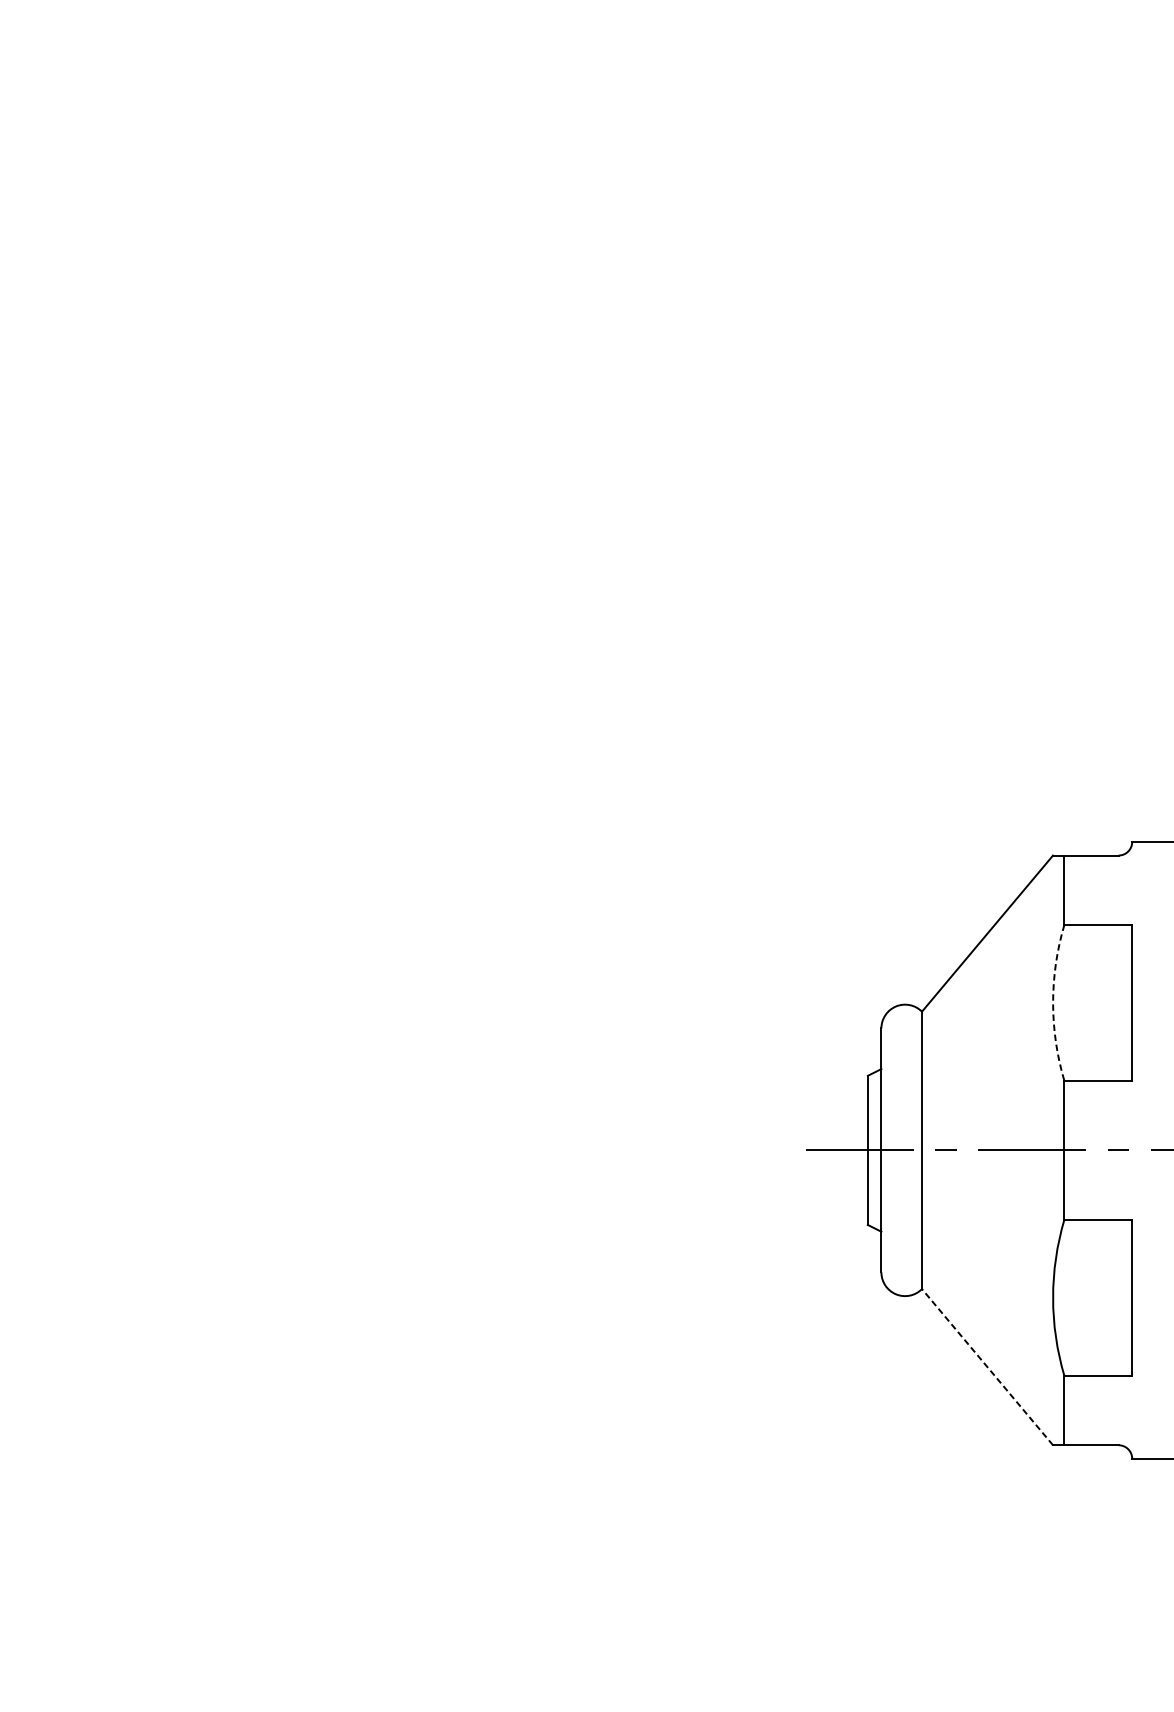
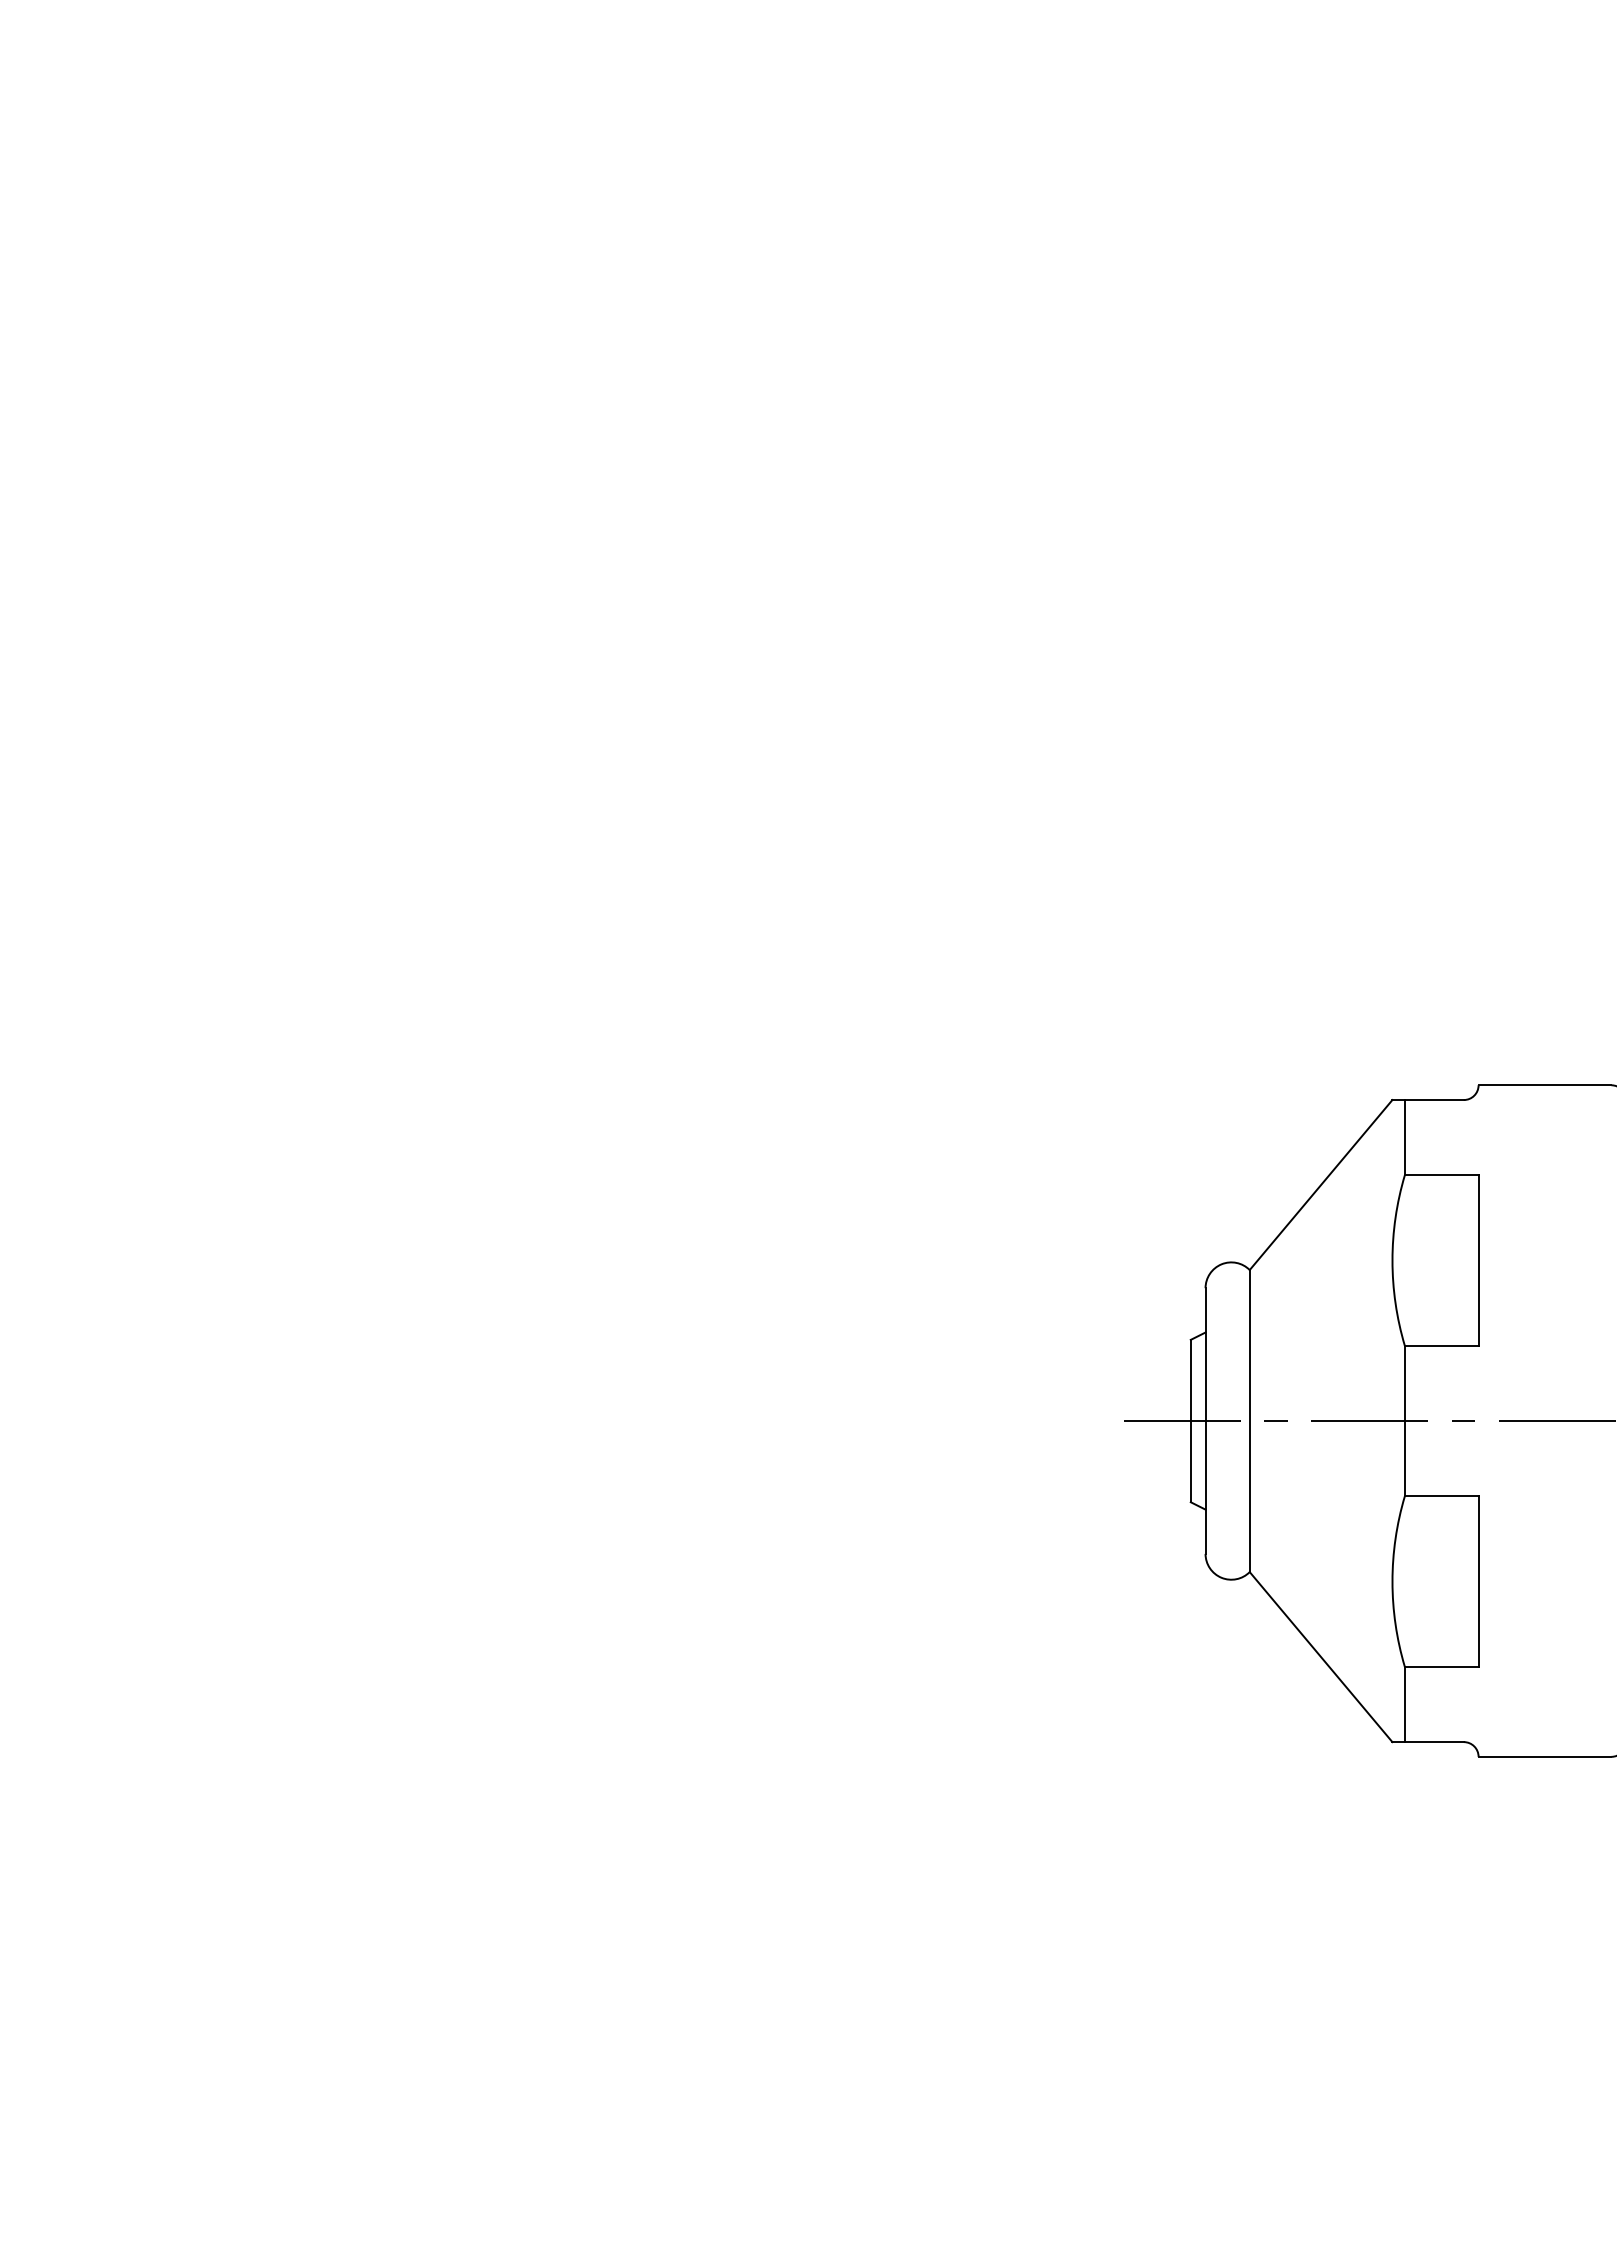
arc: (1053, 1002) -> (1392, 1260), dashed -> solid
line: (987, 1367) -> (1321, 1657), dashed -> solid

